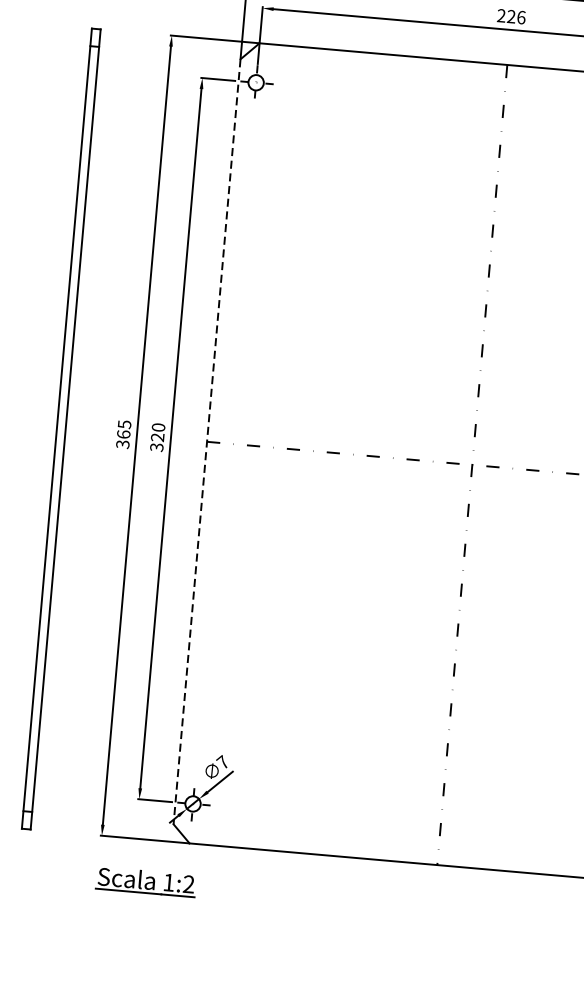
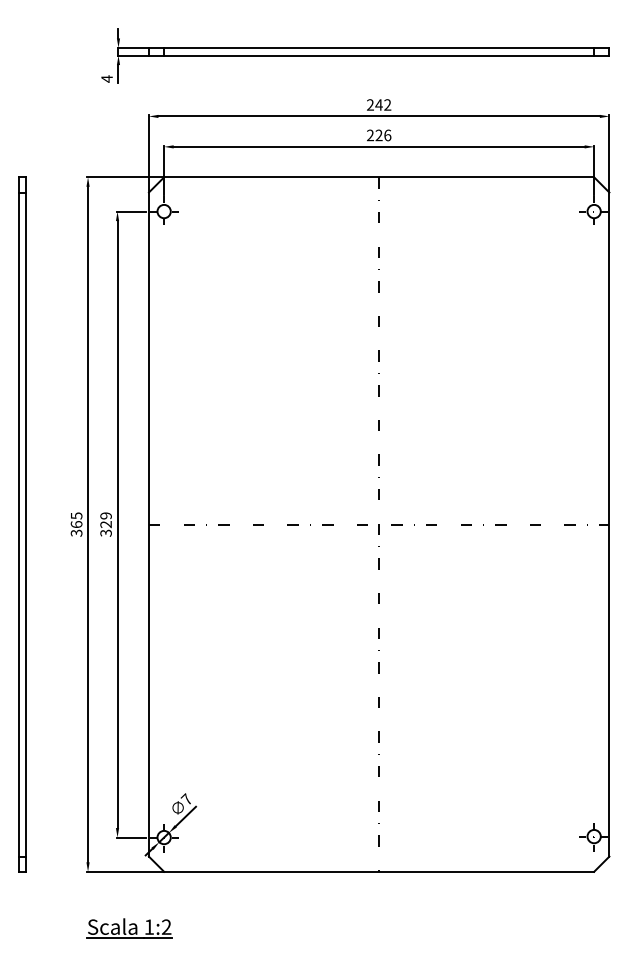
text: (157, 426) -> (105, 515), 320 -> 329
line: (206, 442) -> (148, 525), dashed -> solid
part: (145, 882) -> (129, 928), moved

